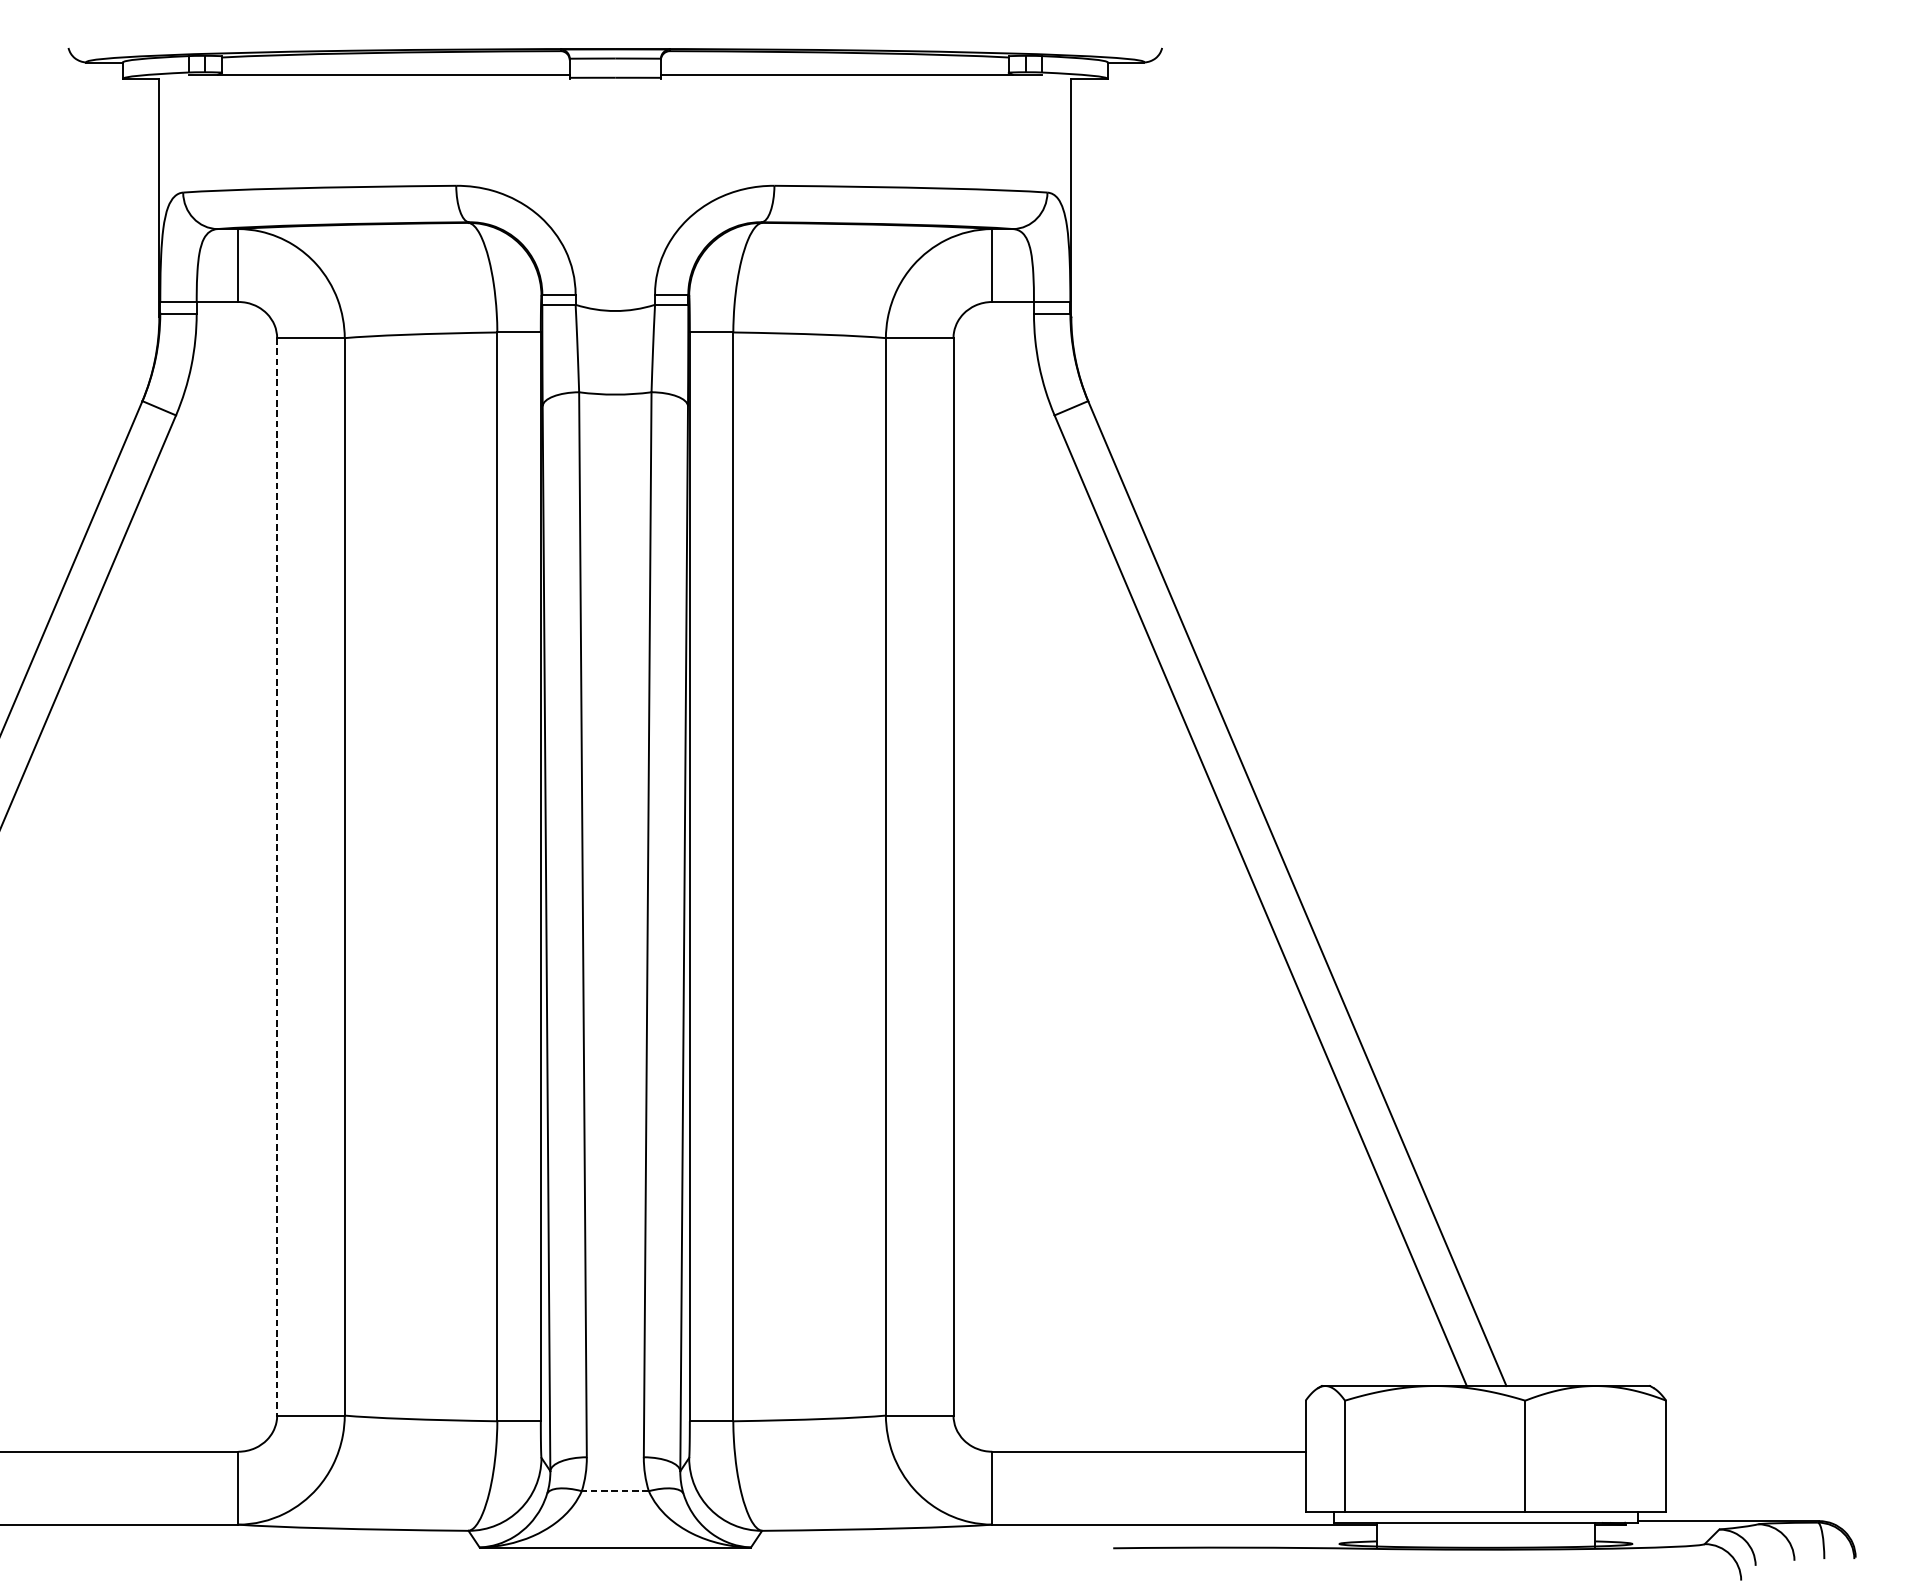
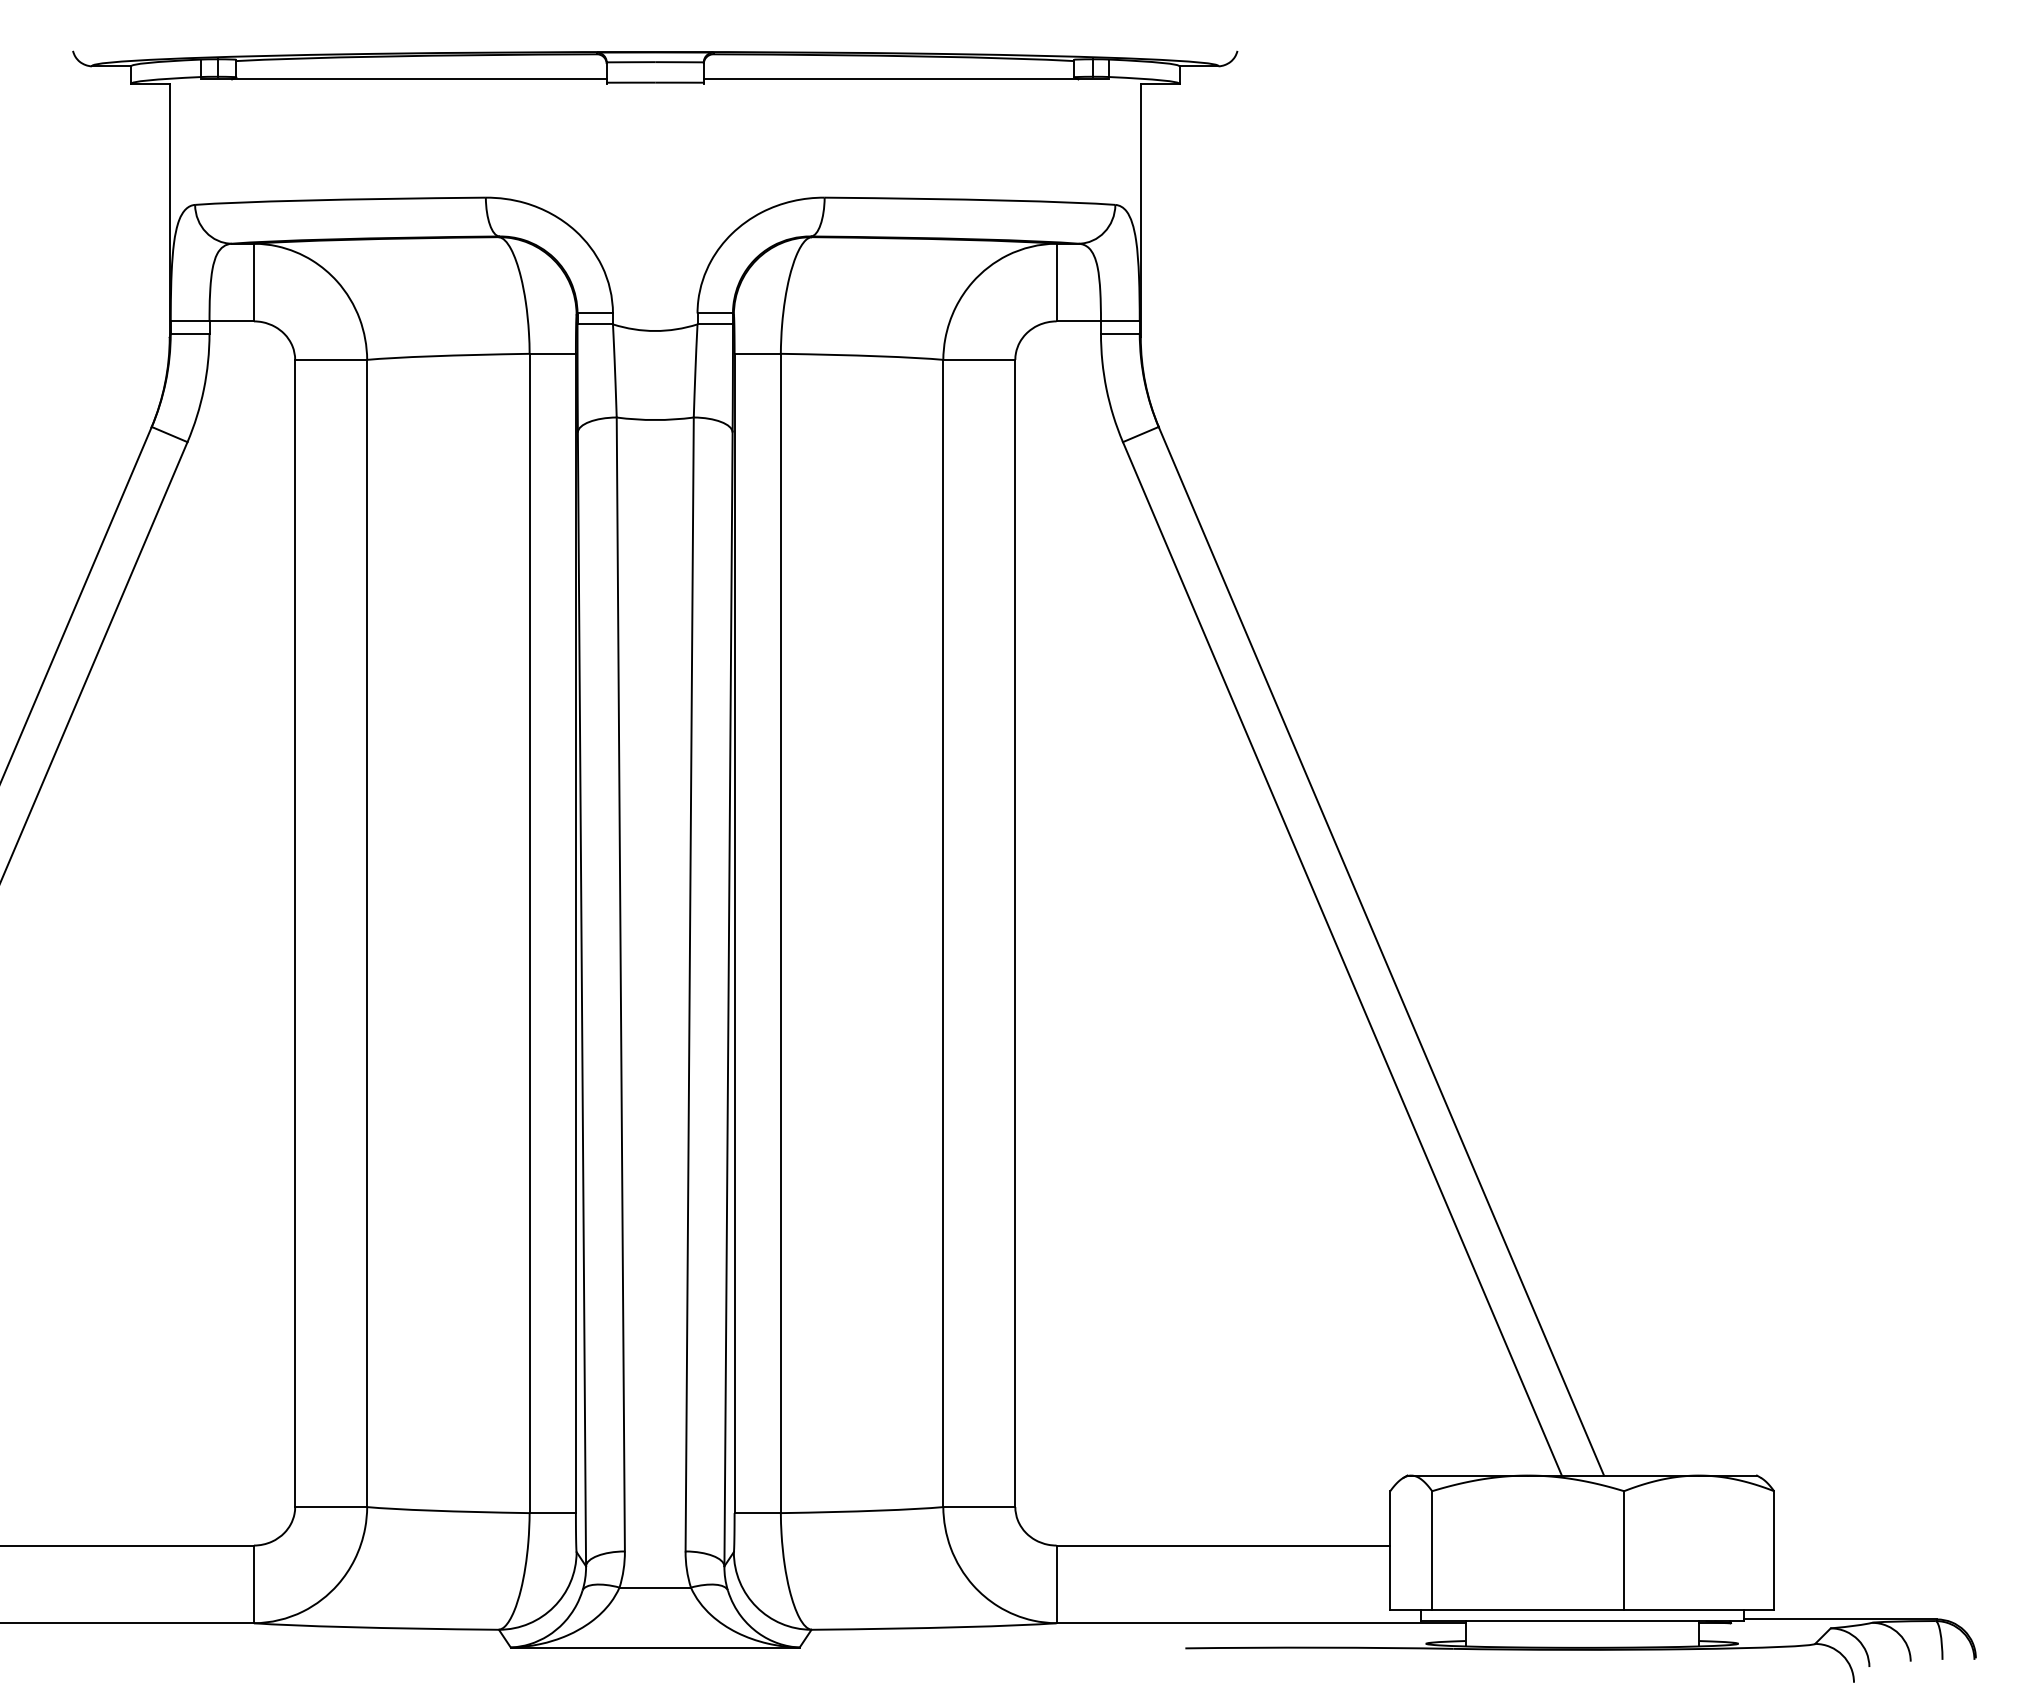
line: (277, 876) -> (295, 933), dashed -> solid
line: (615, 1491) -> (655, 1587), dashed -> solid

